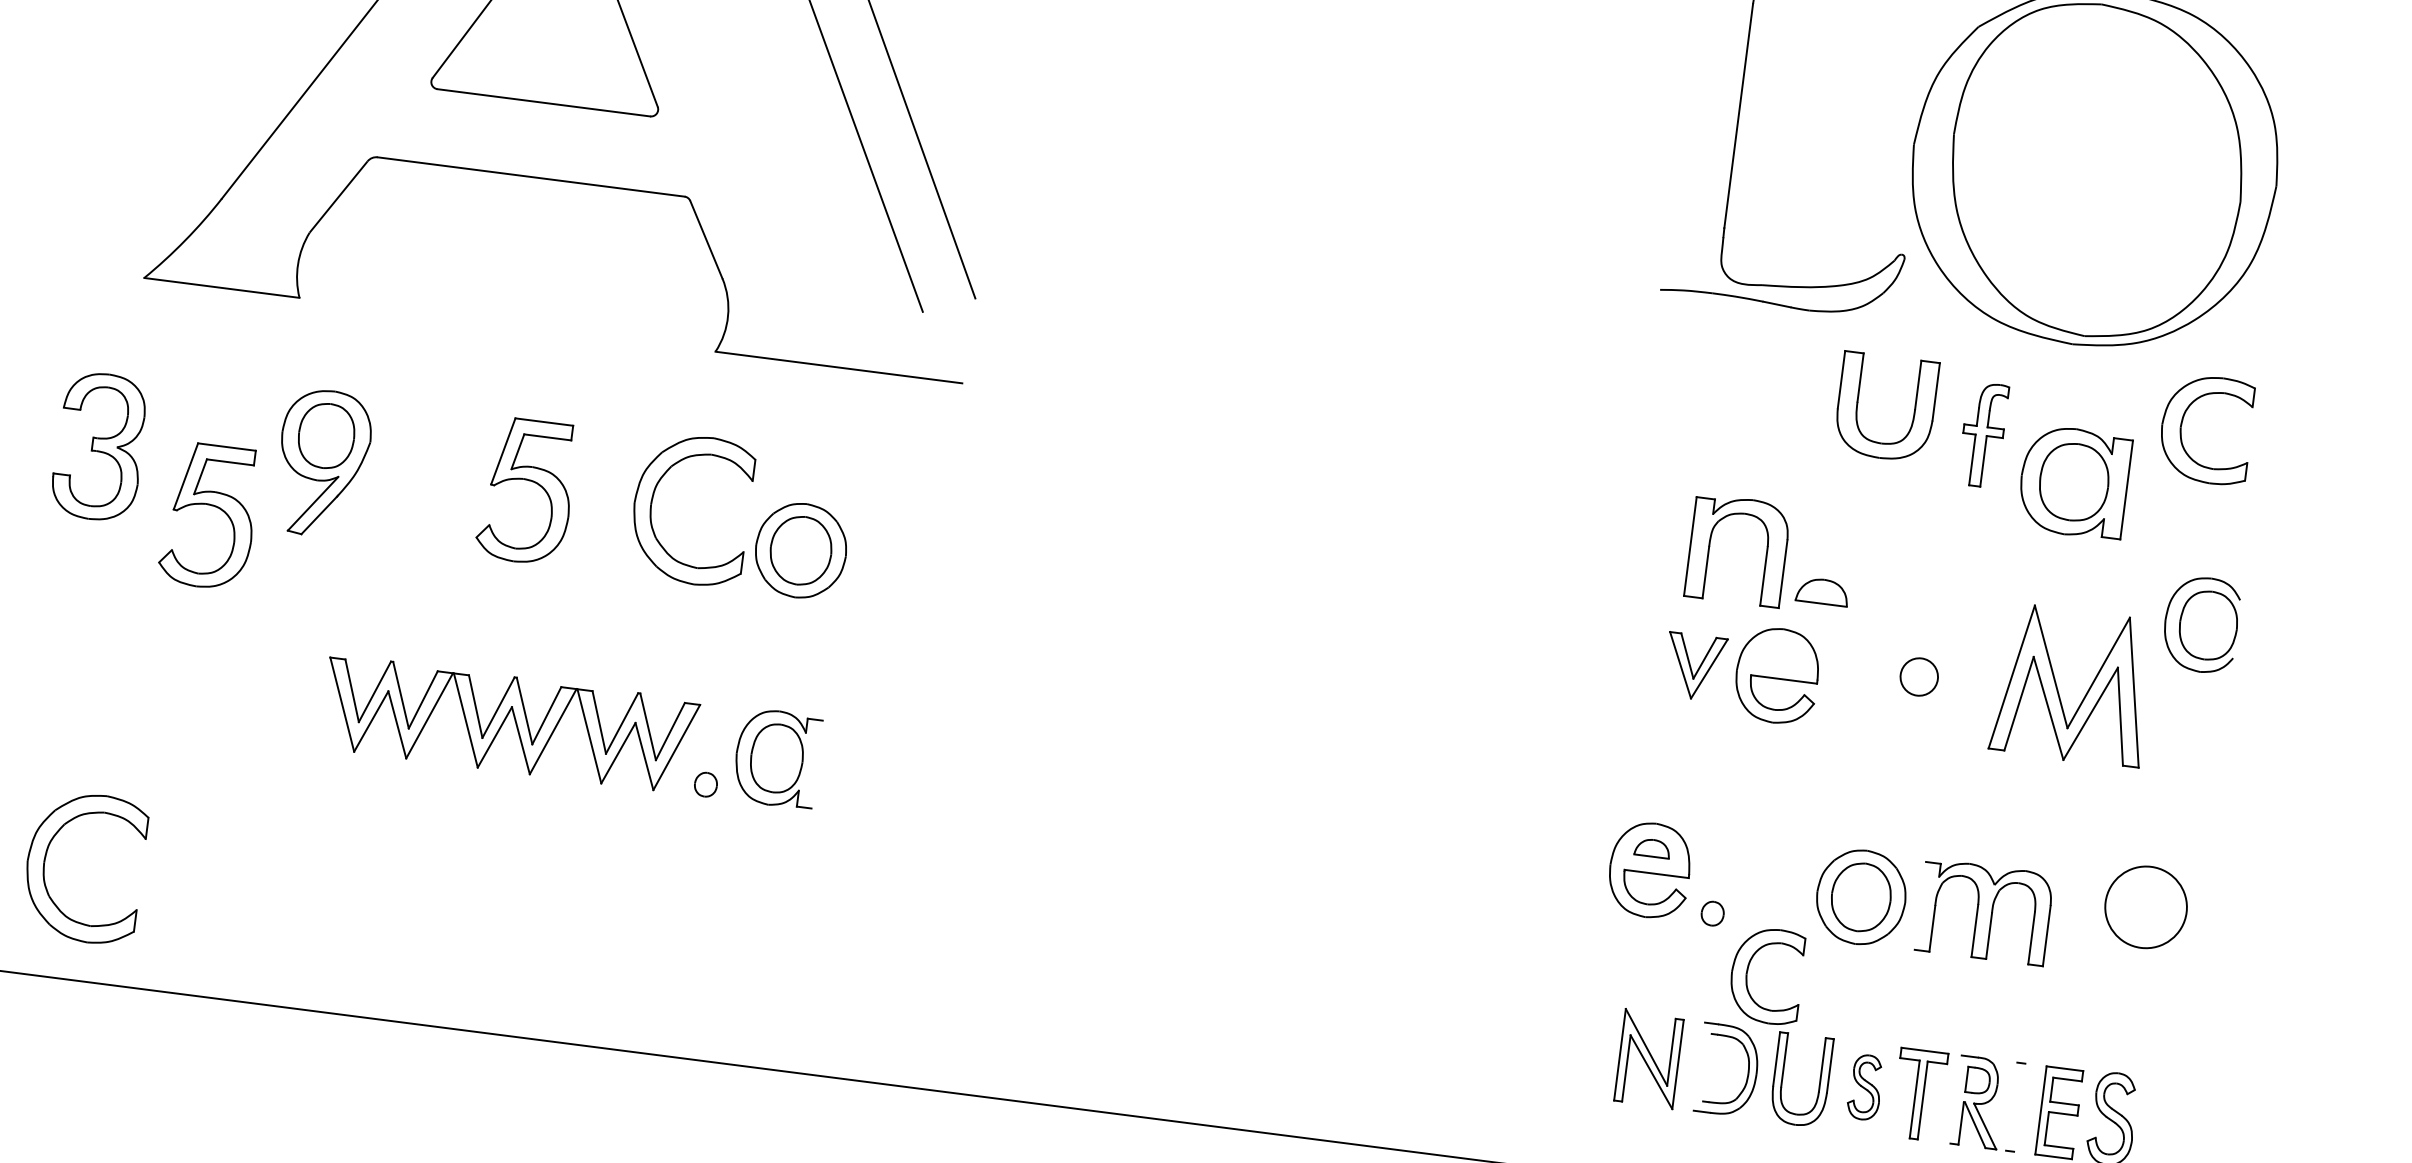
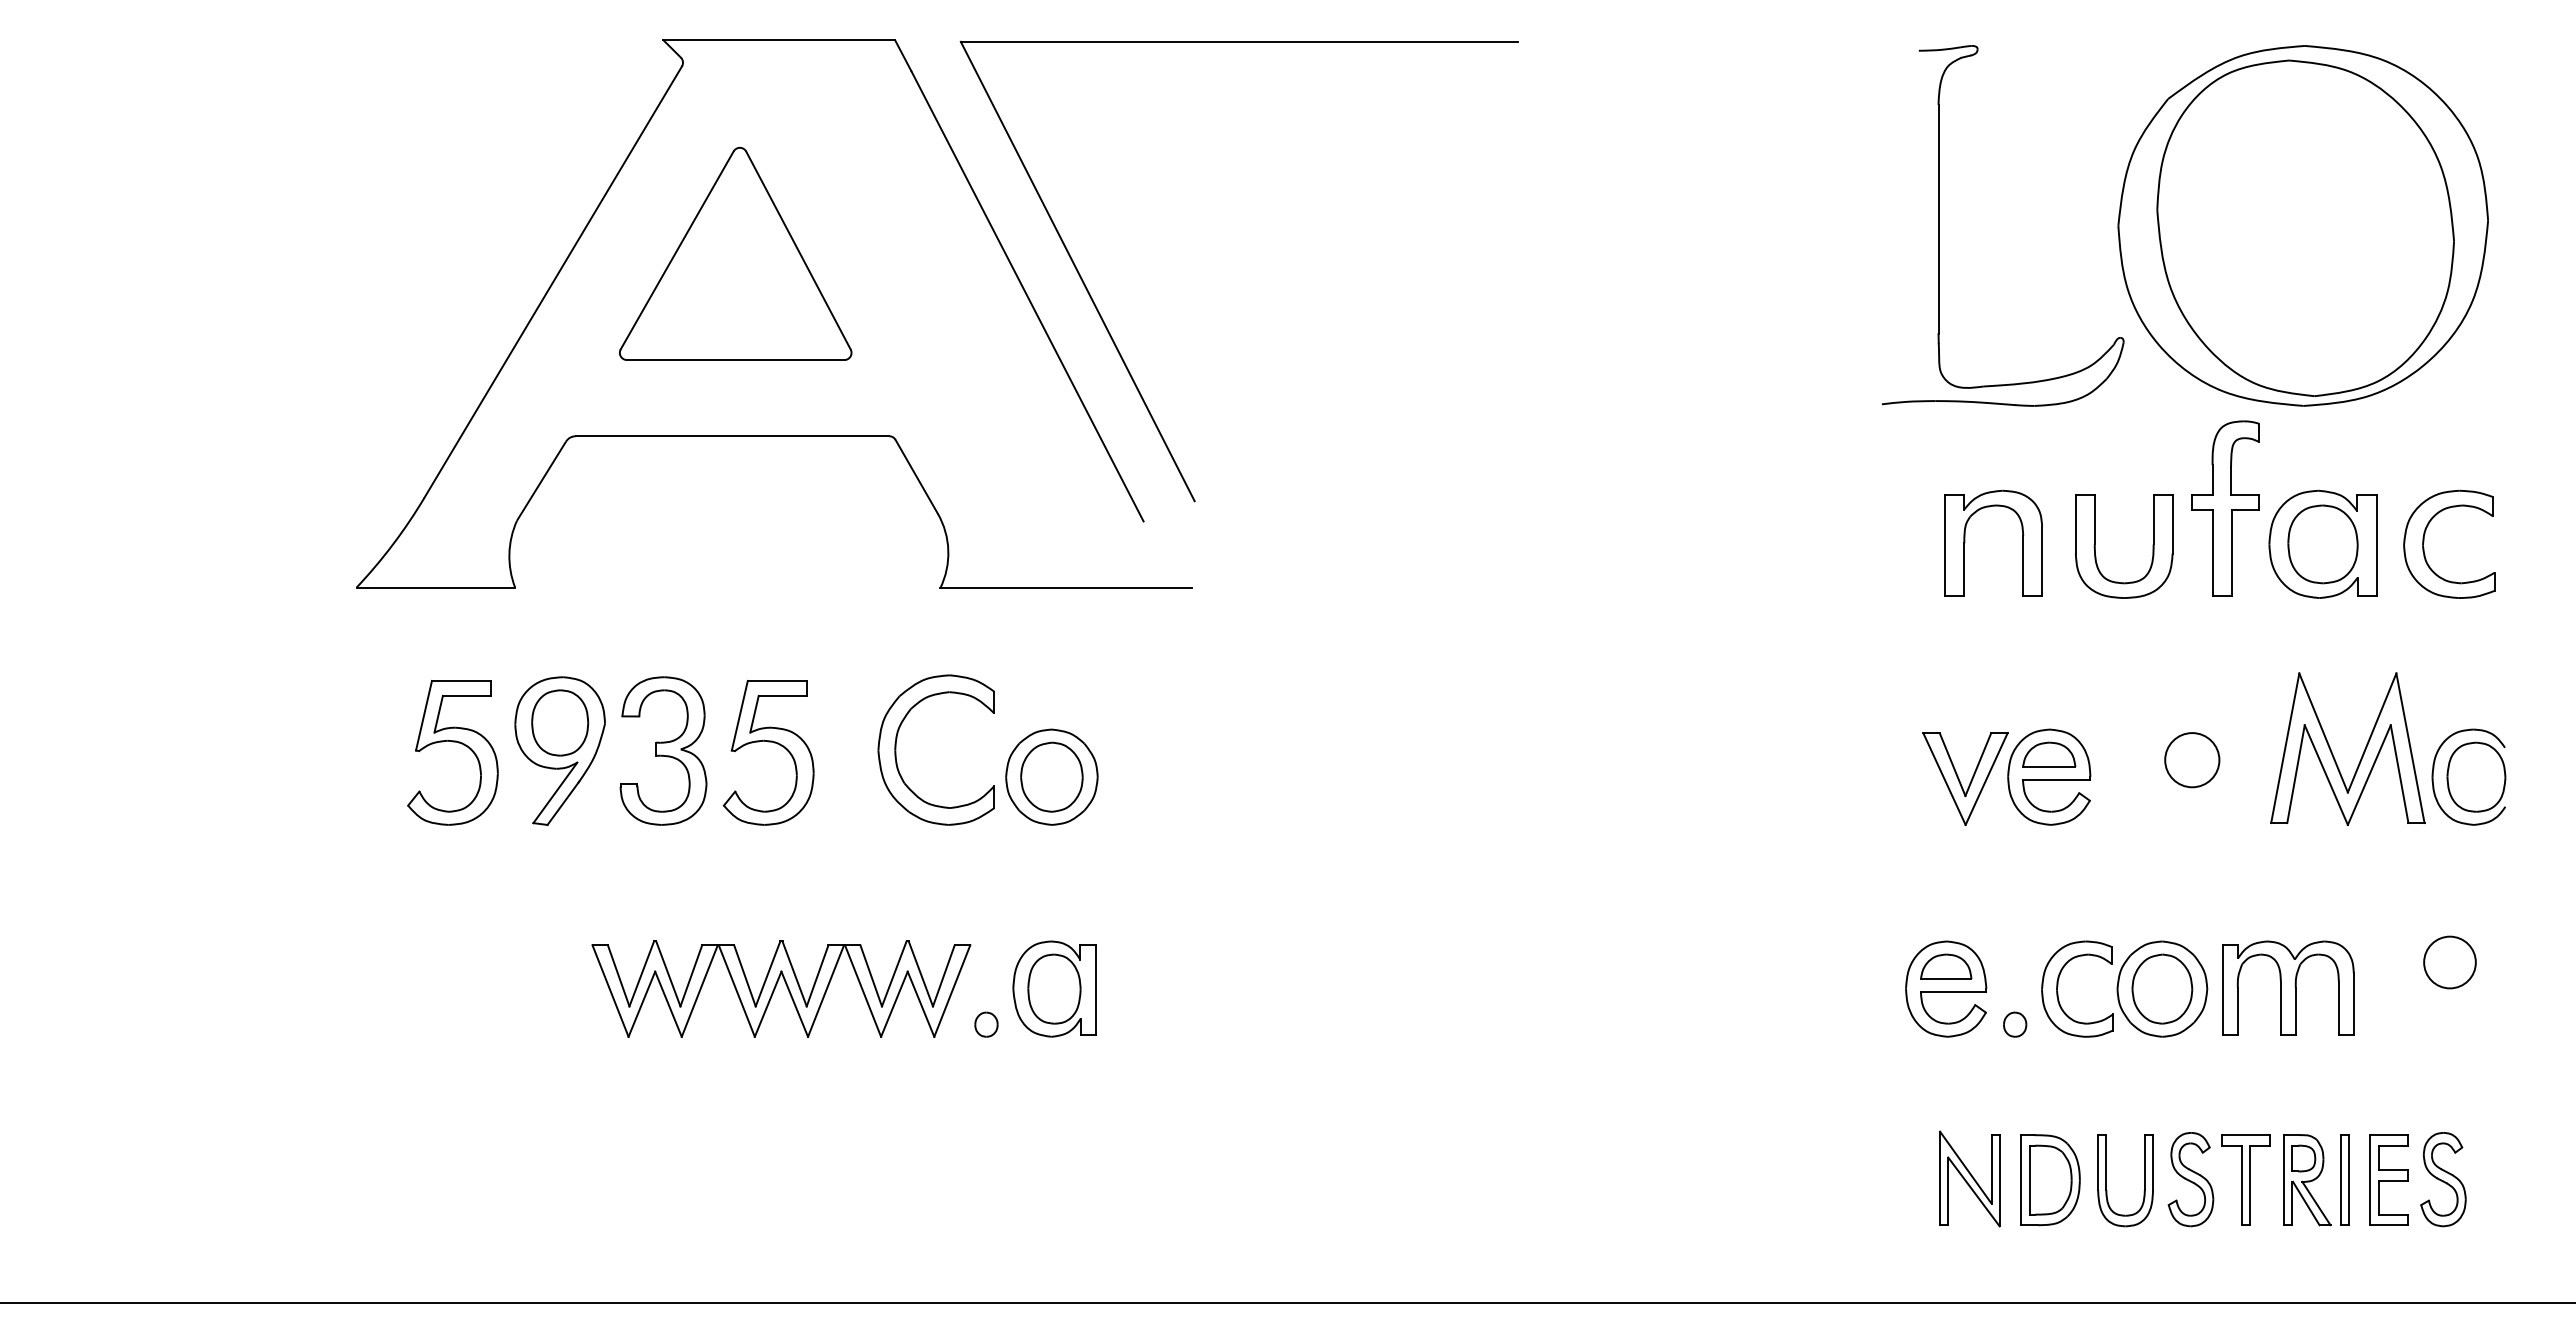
part: (1913, 411) -> (2152, 546), moved
part: (2182, 424) -> (2424, 542), moved
part: (1983, 434) -> (2225, 508), size x1.67
part: (99, 446) -> (663, 750), moved
part: (210, 506) -> (452, 742), moved
part: (1710, 546) -> (1965, 542), moved
part: (1823, 591) -> (2049, 754), moved
part: (2200, 623) -> (2468, 776), moved
part: (1695, 666) -> (1965, 778), size x1.43
circle: (1919, 677) -> (2192, 760), size x1.43
line: (816, 764) -> (1095, 990), added
part: (1652, 848) -> (1946, 966), size x1.43
part: (45, 862) -> (332, 1187), removed
line: (1919, 906) -> (2222, 990), added
circle: (2145, 907) -> (2449, 962), size x0.62
part: (1748, 970) -> (2058, 986), moved
line: (1699, 1066) -> (2021, 1180), added
line: (1707, 1067) -> (2029, 1179), added
part: (1864, 1087) -> (2190, 1179), size x1.43
line: (1955, 1099) -> (2283, 1180), added
line: (2011, 1106) -> (2340, 1180), added
line: (2019, 1107) -> (2348, 1180), added

